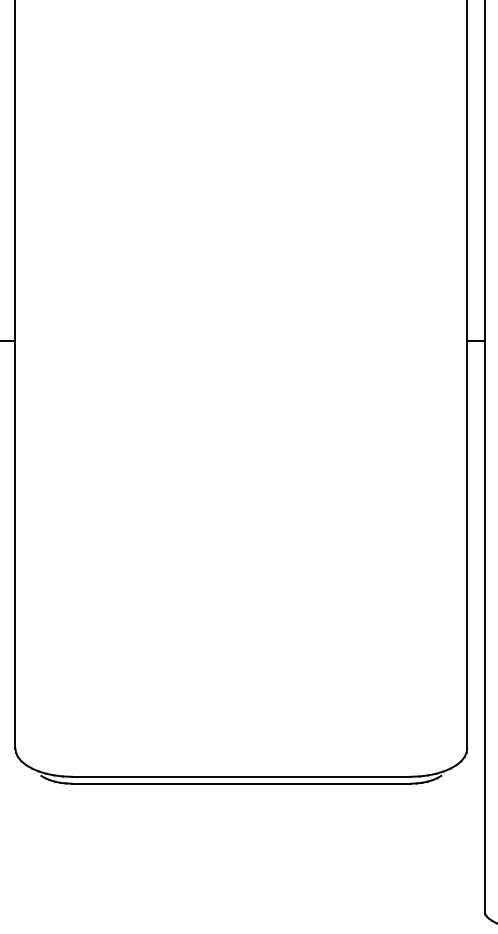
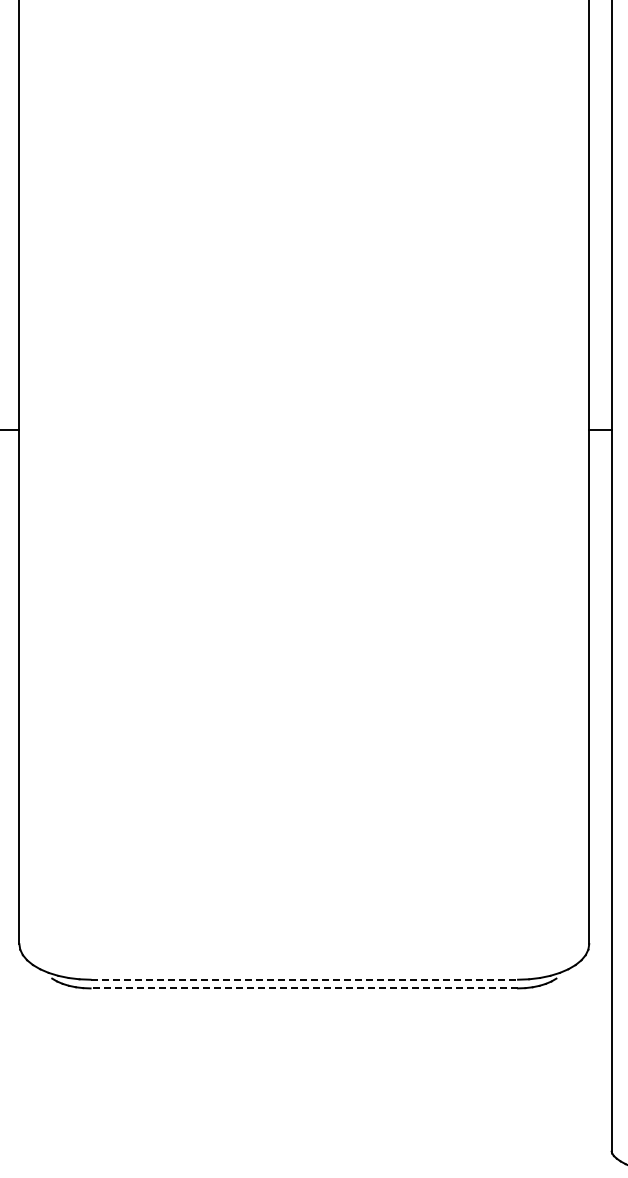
line: (241, 776) -> (304, 979), solid -> dashed
line: (241, 783) -> (304, 988), solid -> dashed

